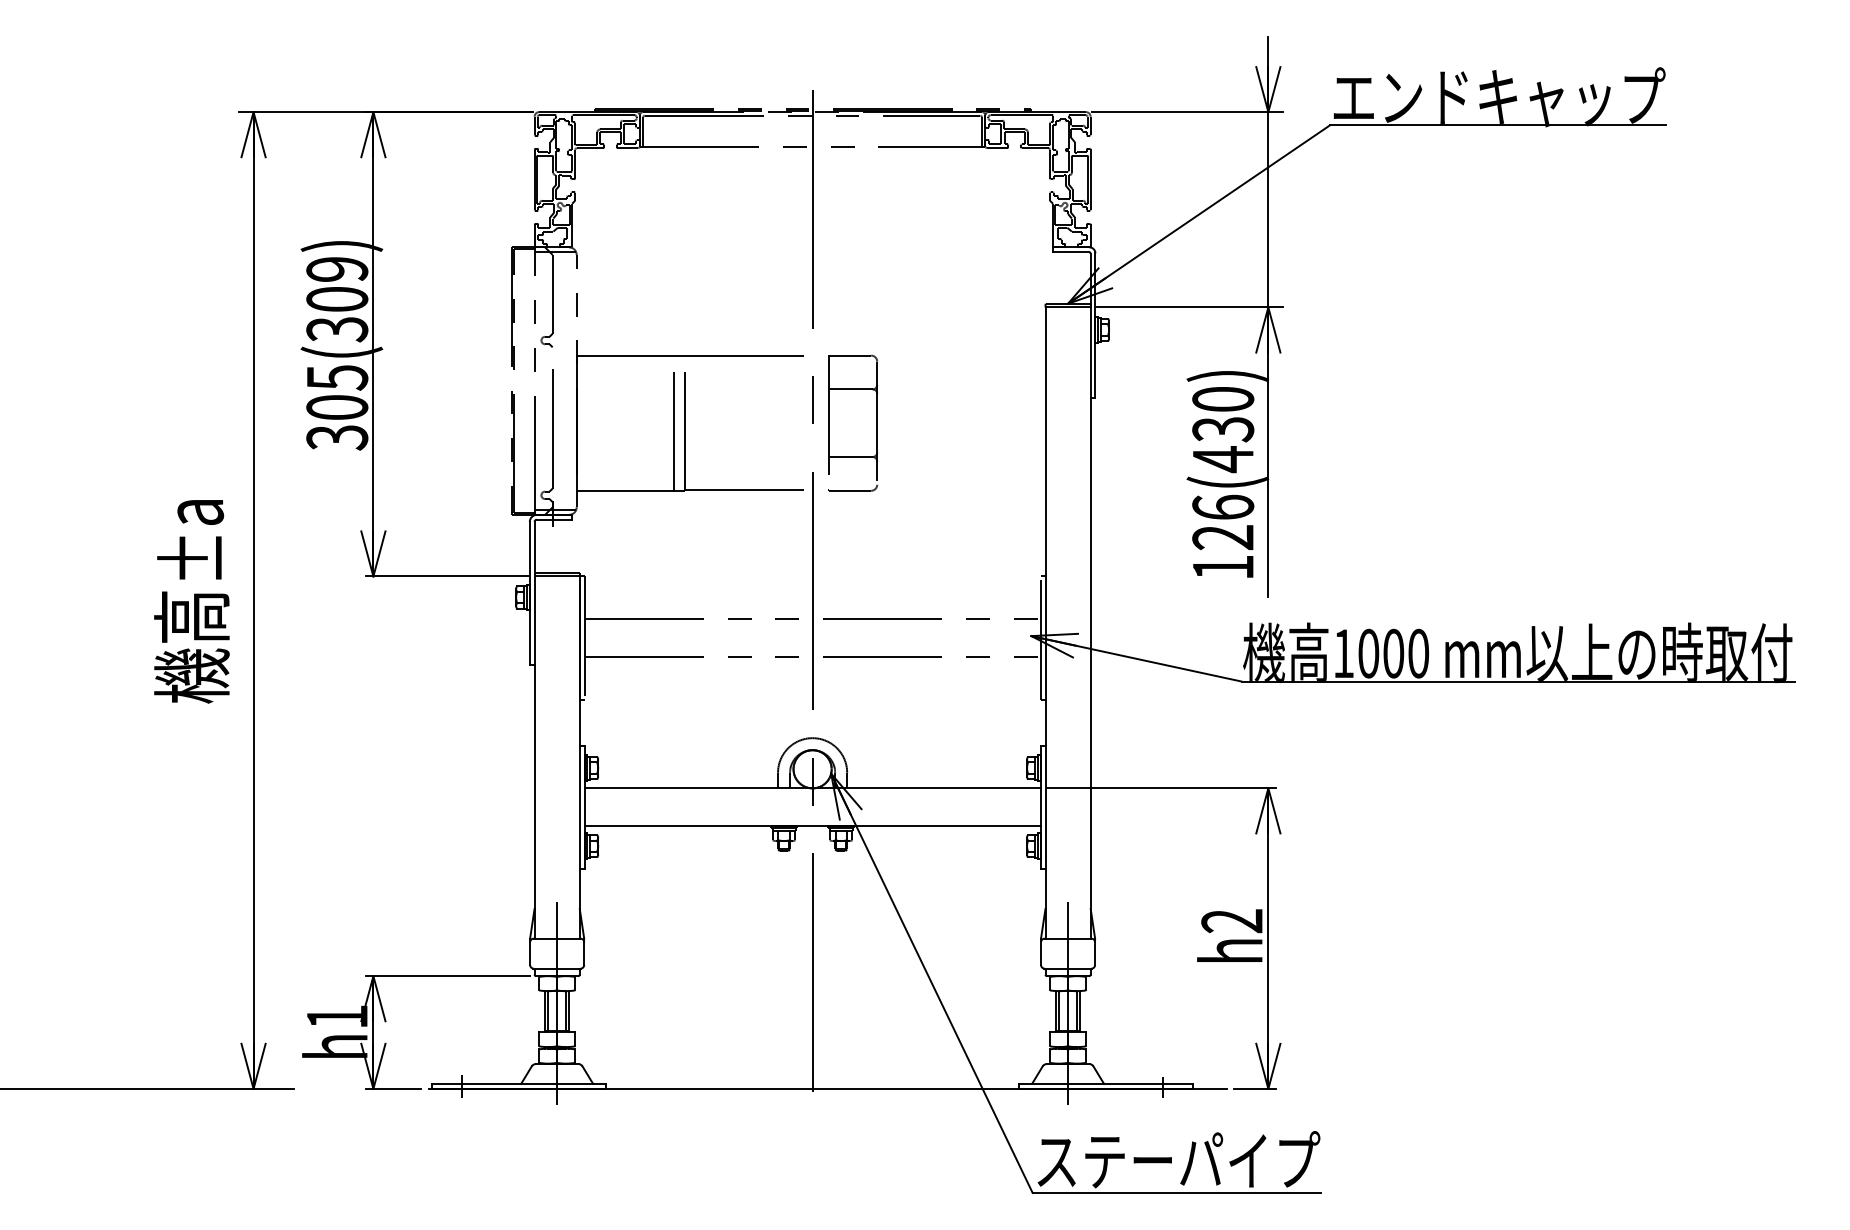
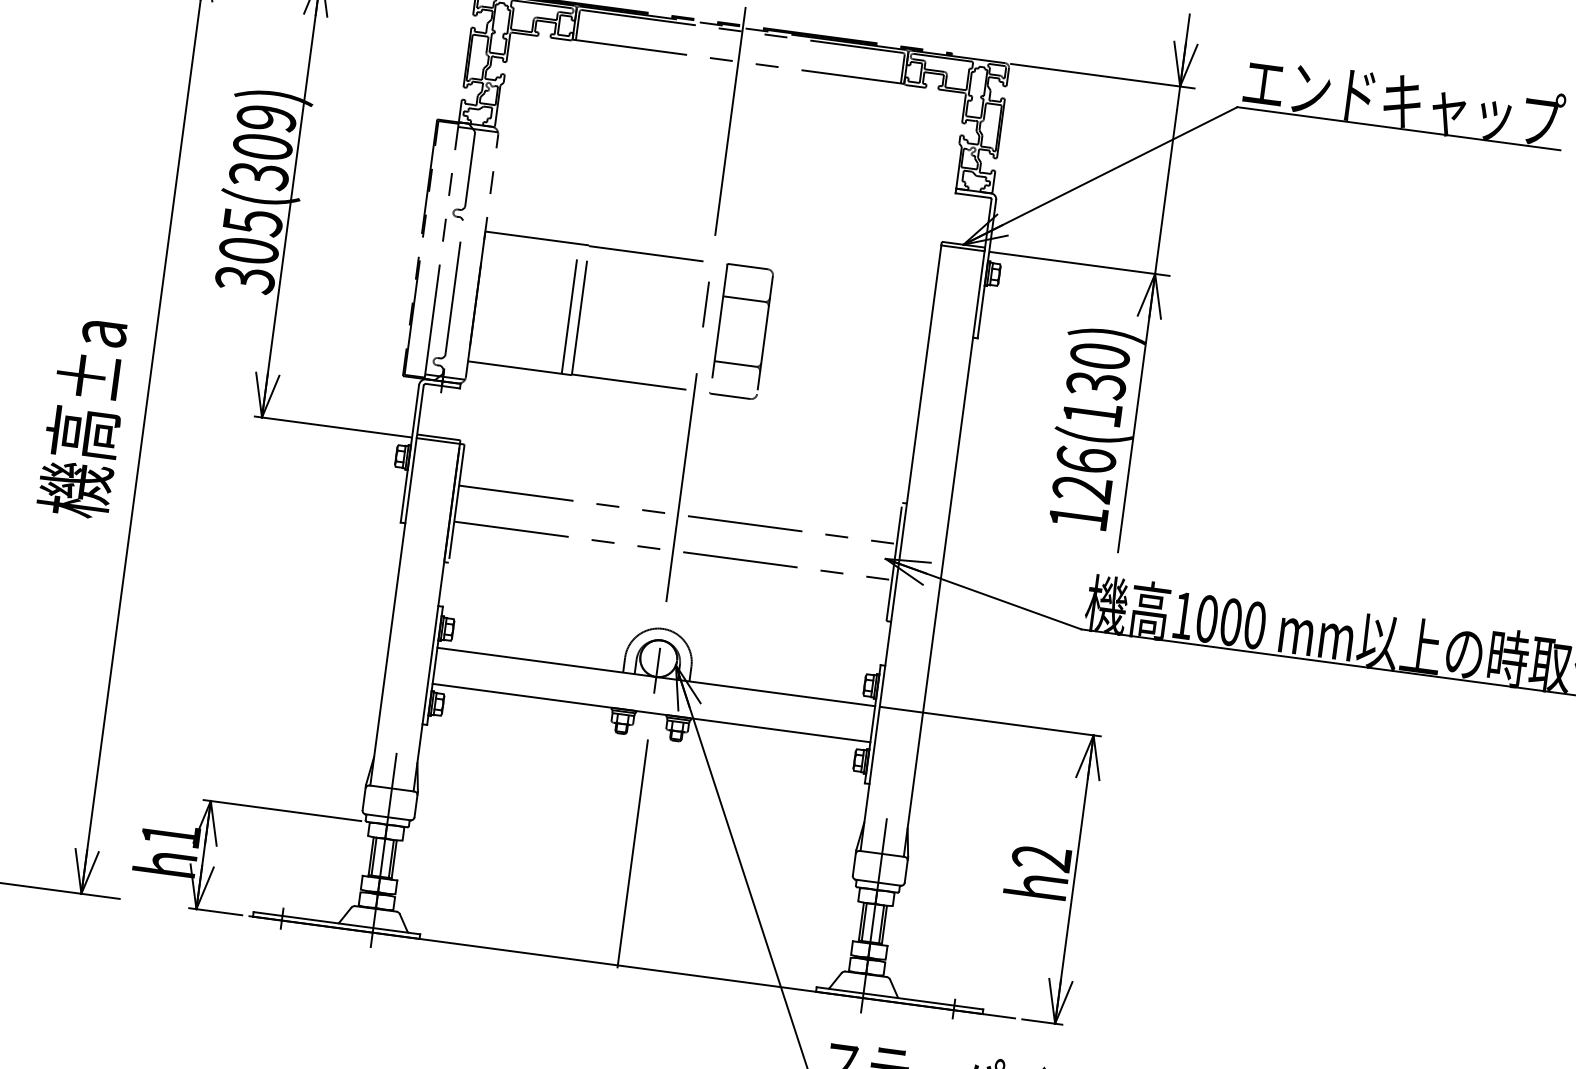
text: (1223, 459) -> (1092, 414), 126(430) -> 126(130)

